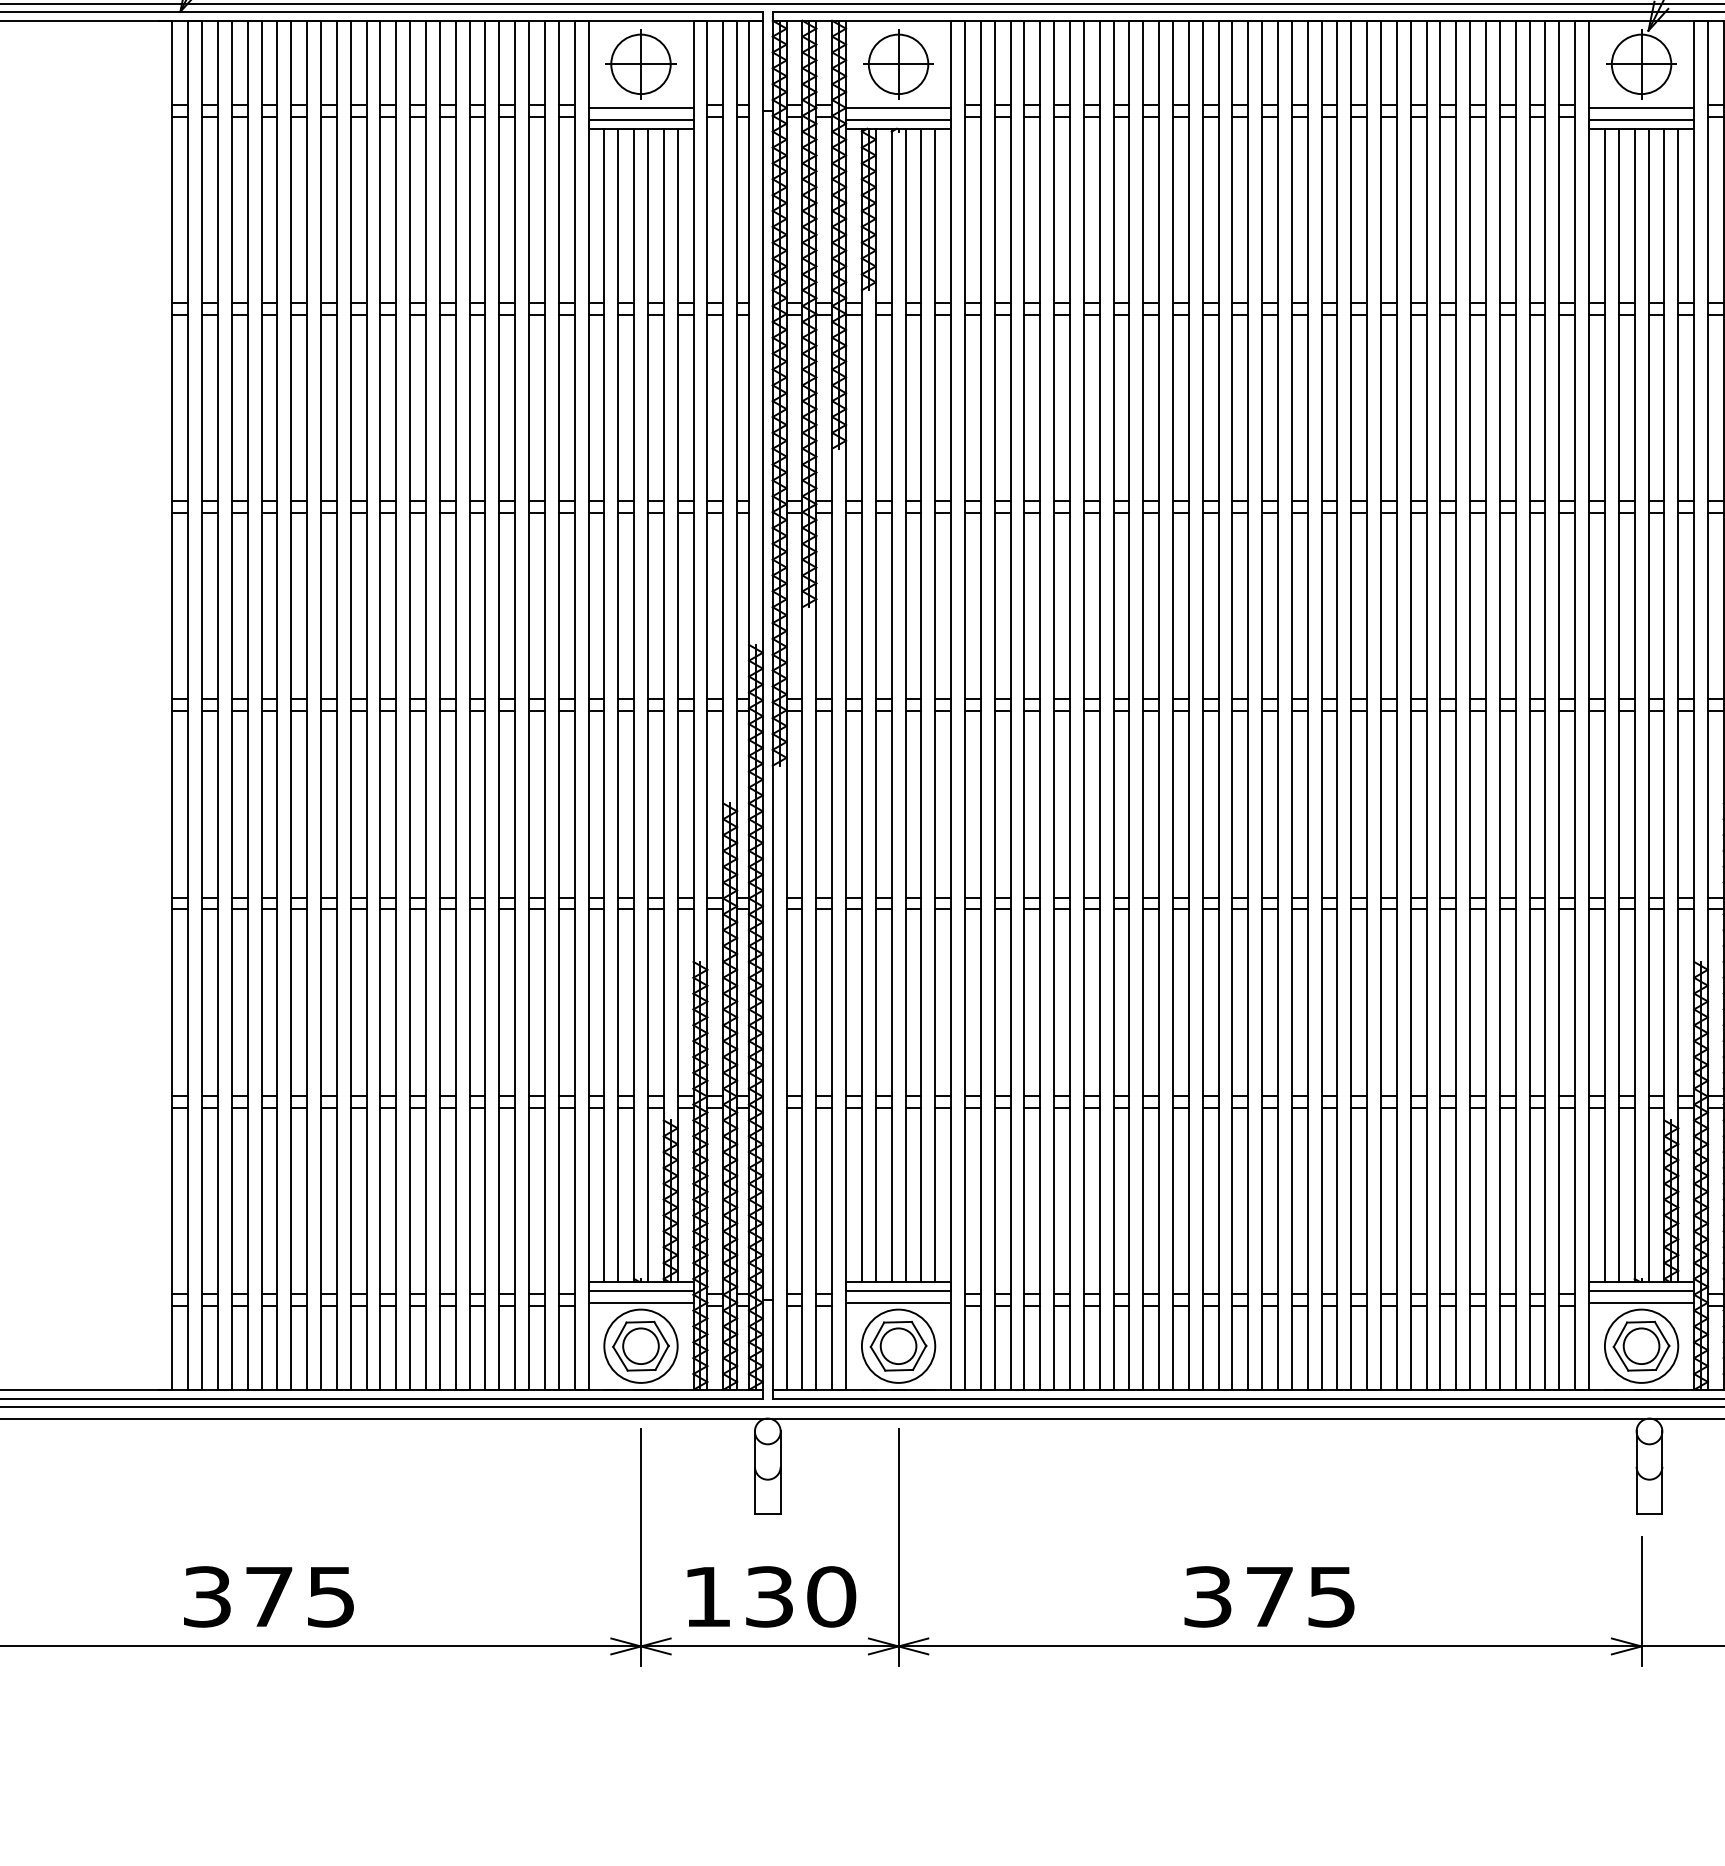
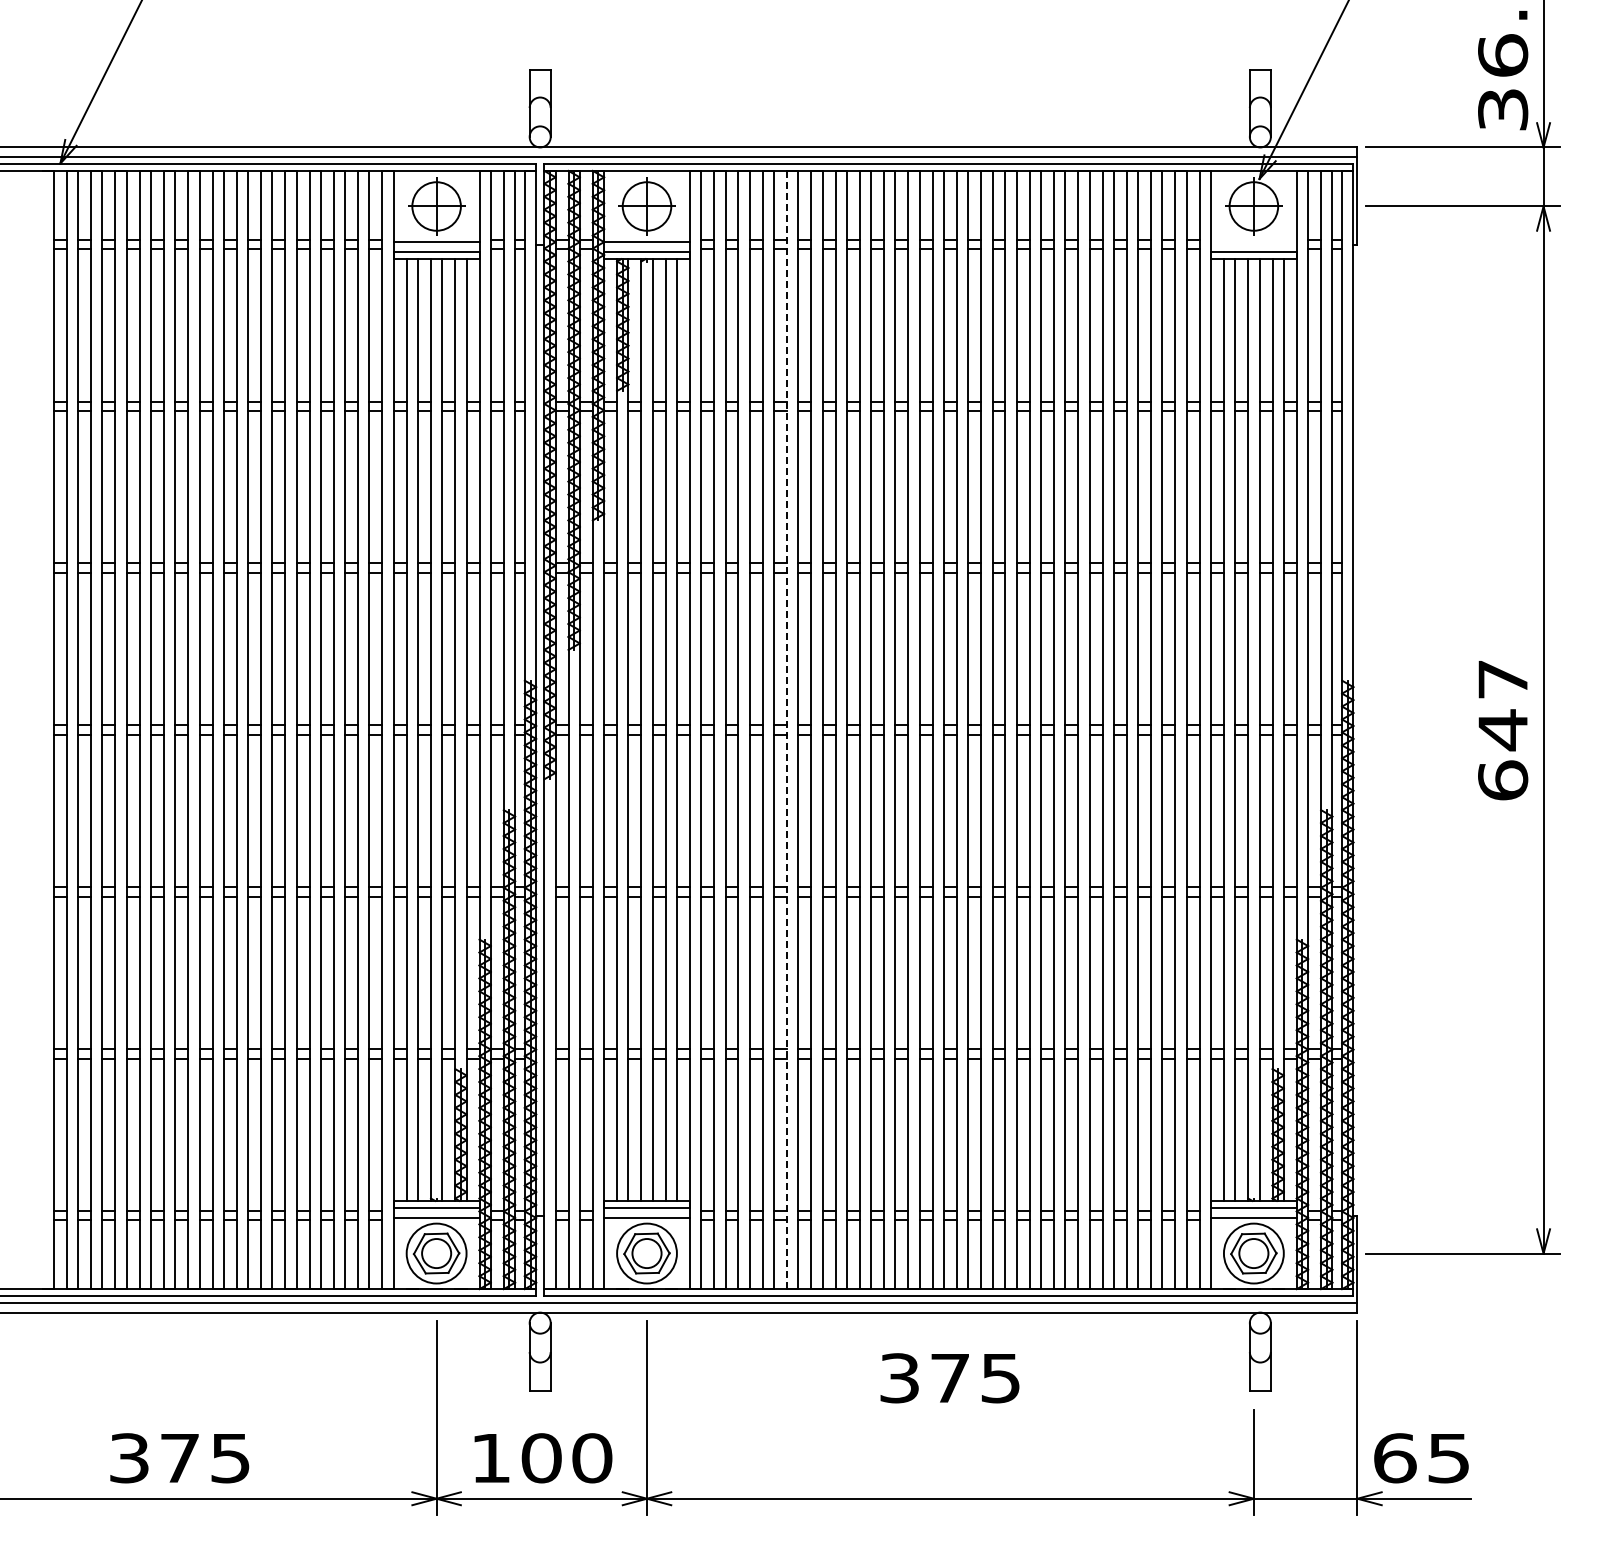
line: (1641, 108) -> (1253, 242), removed
line: (1070, 704) -> (787, 729), solid -> dashed
text: (268, 1597) -> (179, 1458), moved
text: (769, 1597) -> (541, 1458), 130 -> 100
text: (1268, 1597) -> (949, 1378), moved

